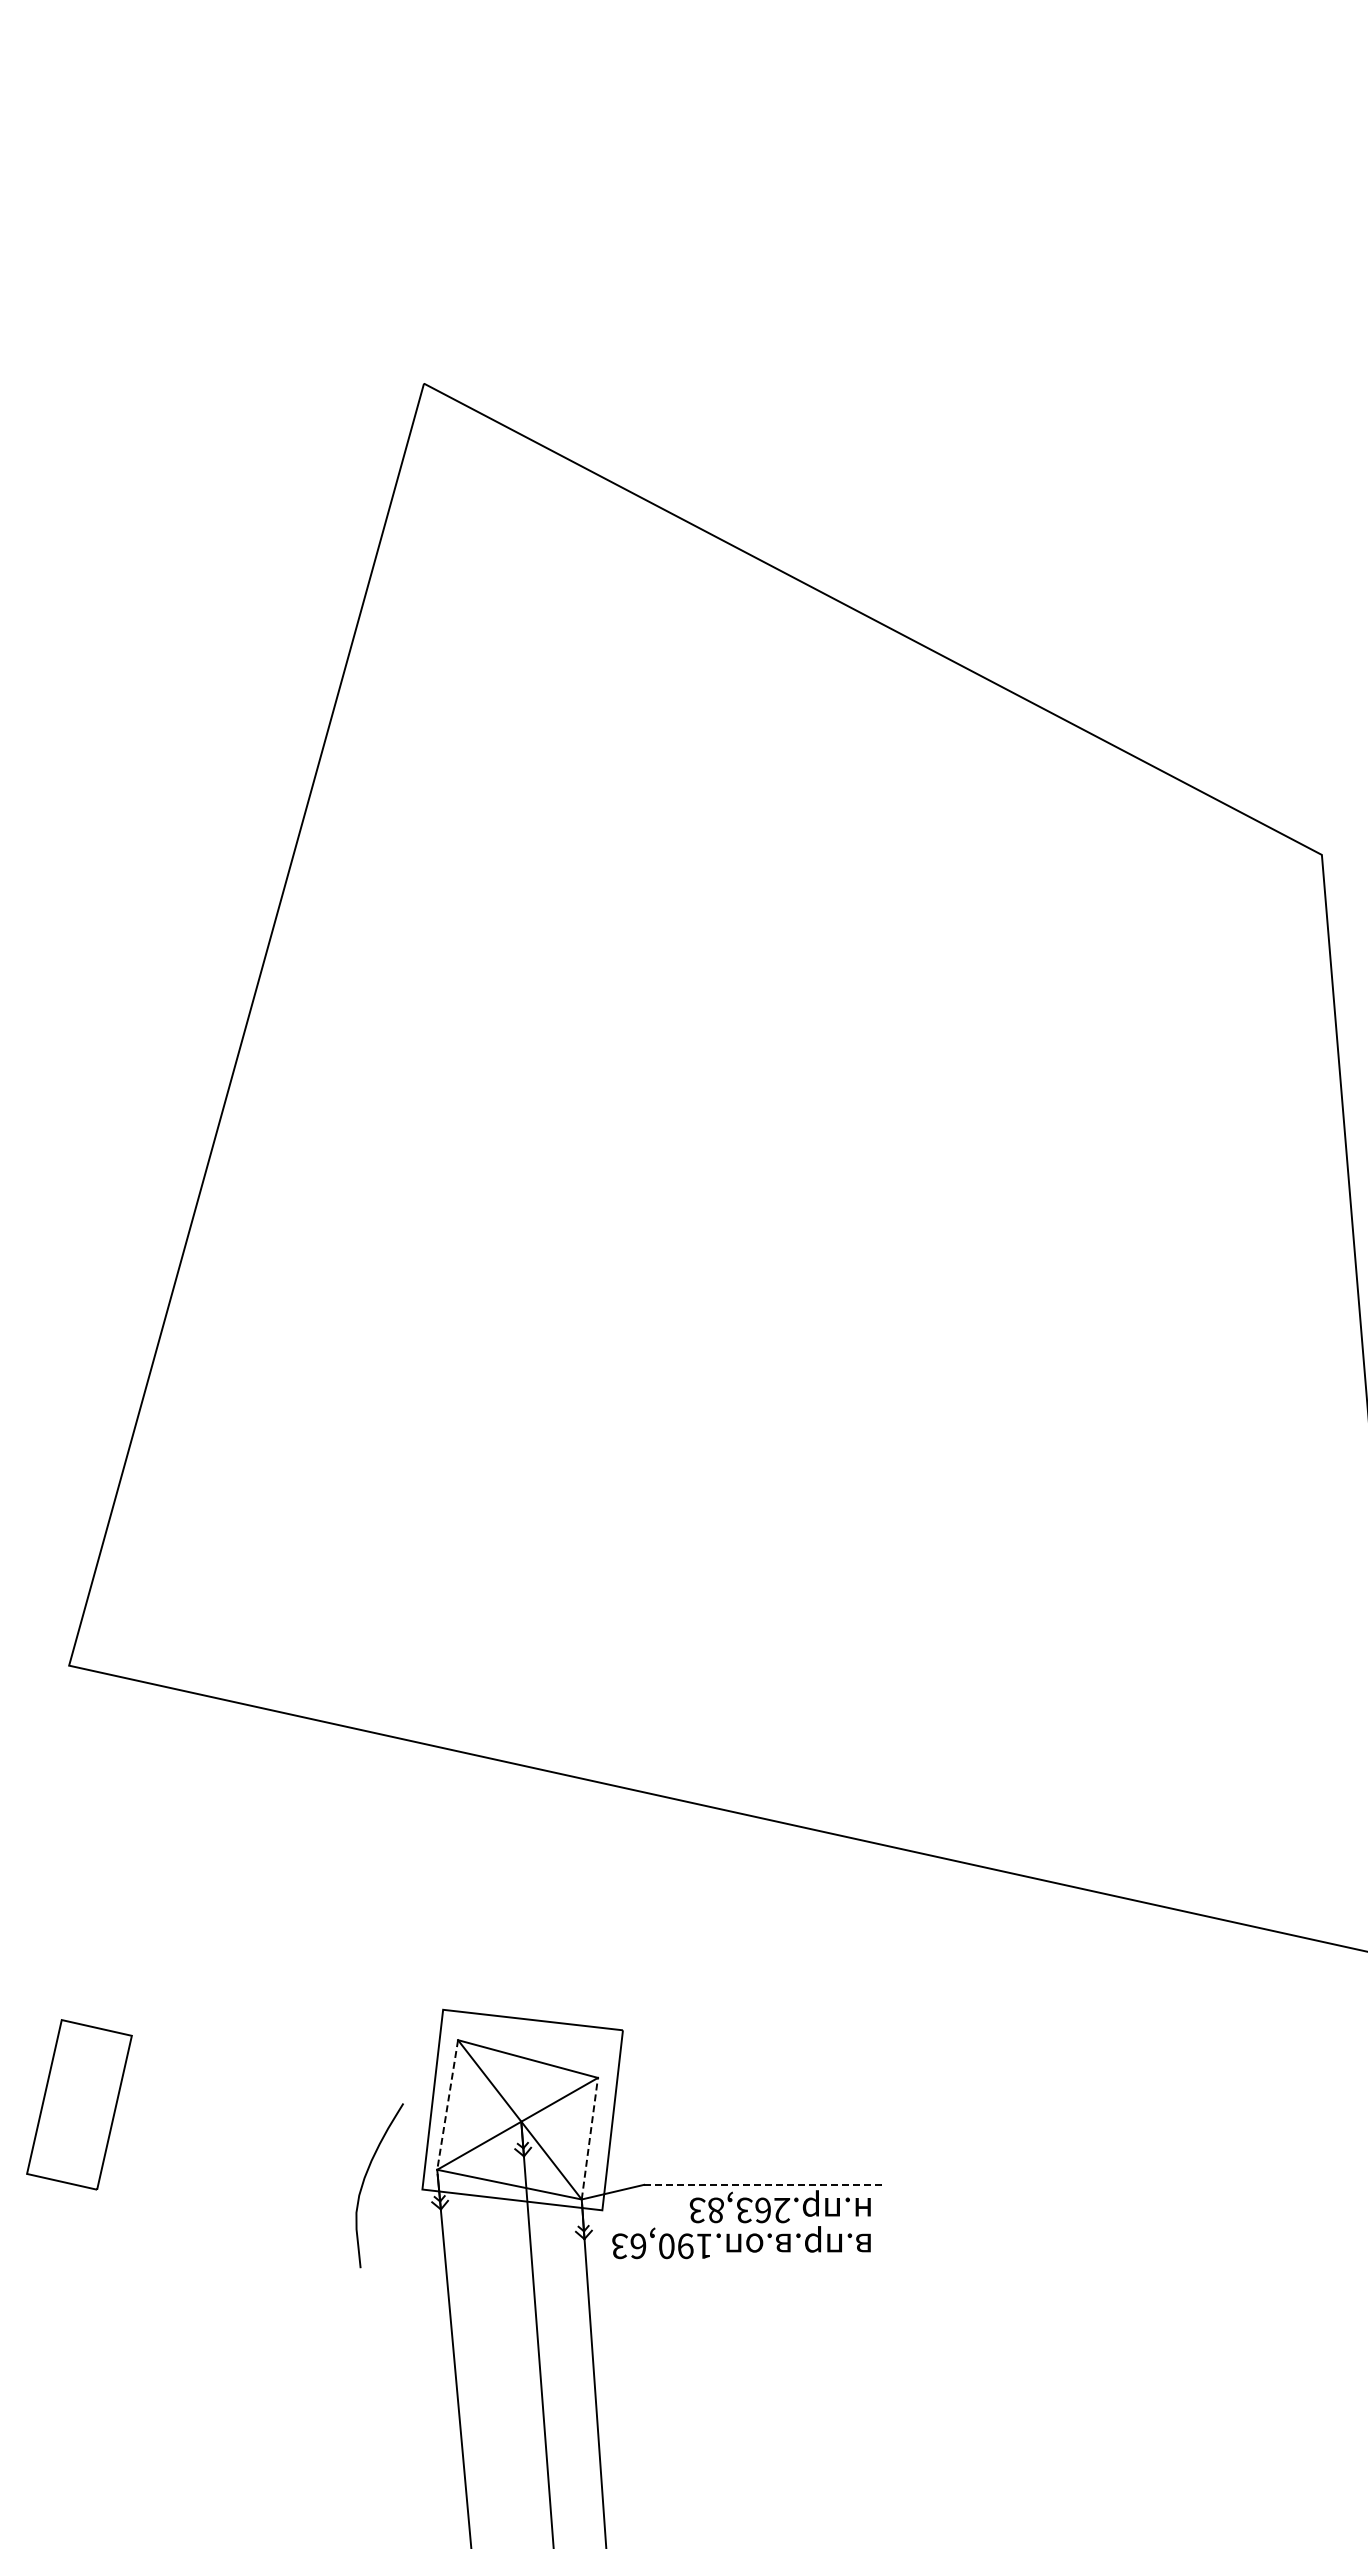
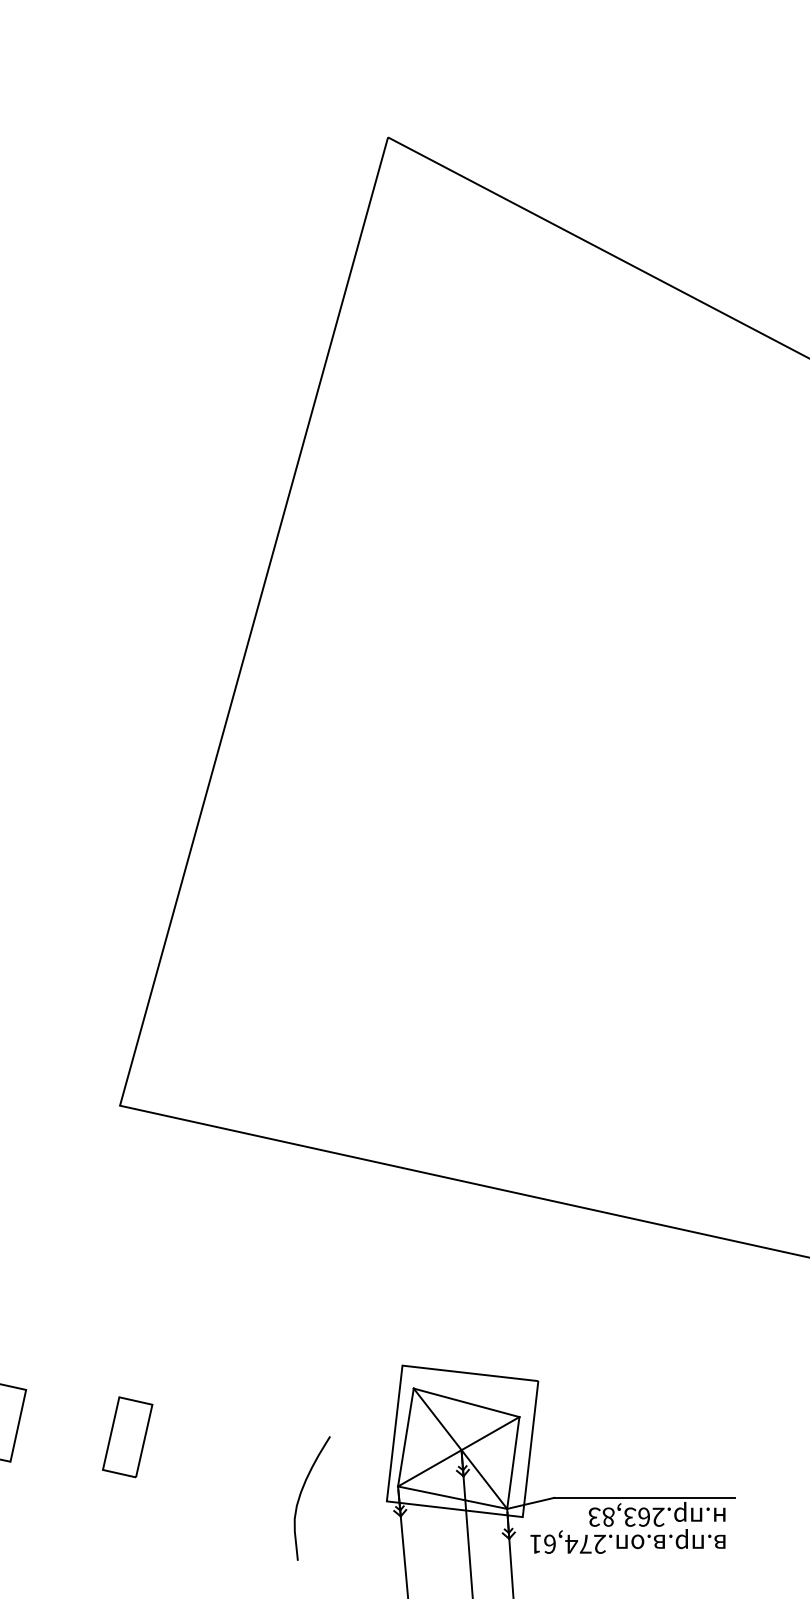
part: (78, 2104) -> (127, 1437), size x0.62
line: (447, 2104) -> (405, 1437), dashed -> solid
line: (589, 2138) -> (513, 1462), dashed -> solid
curve: (365, 2179) -> (301, 1493), moved
line: (763, 2184) -> (644, 1497), dashed -> solid
text: (662, 2246) -> (568, 1544), .190,63 -> .274,61

